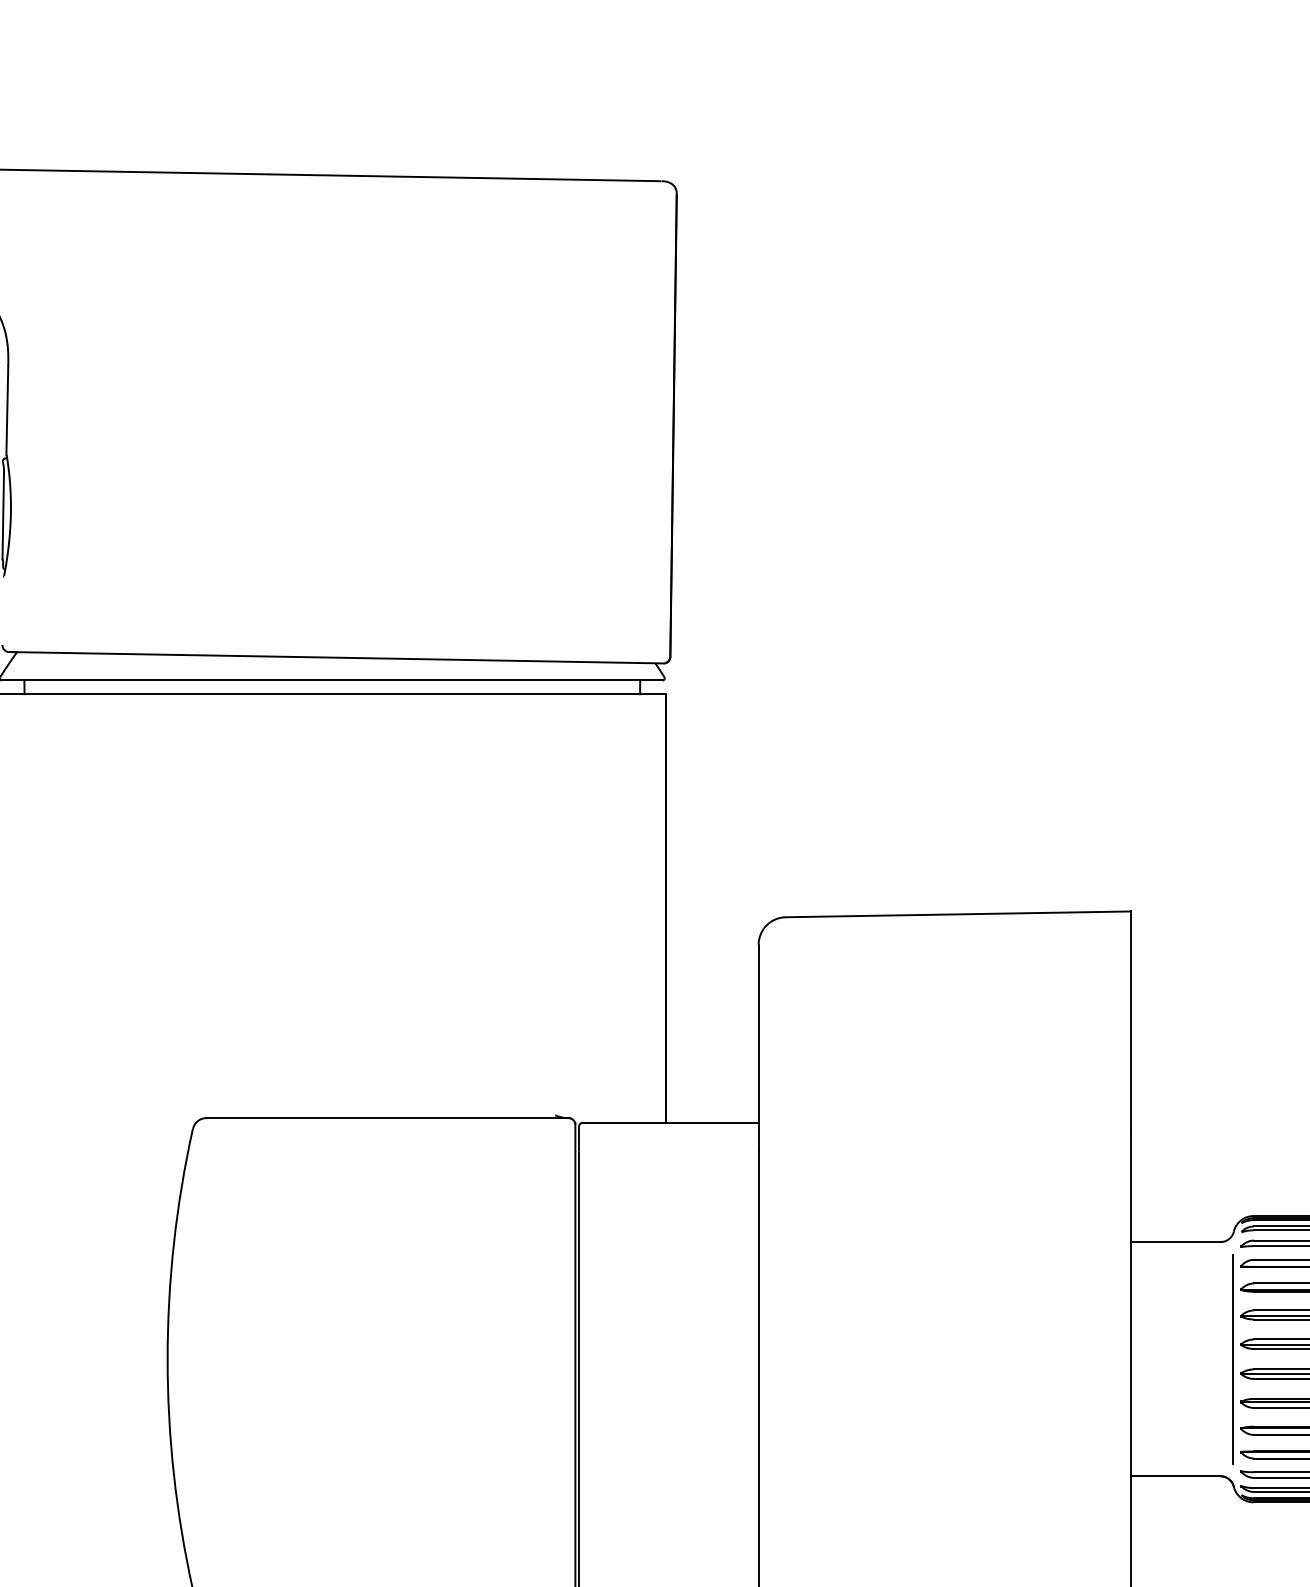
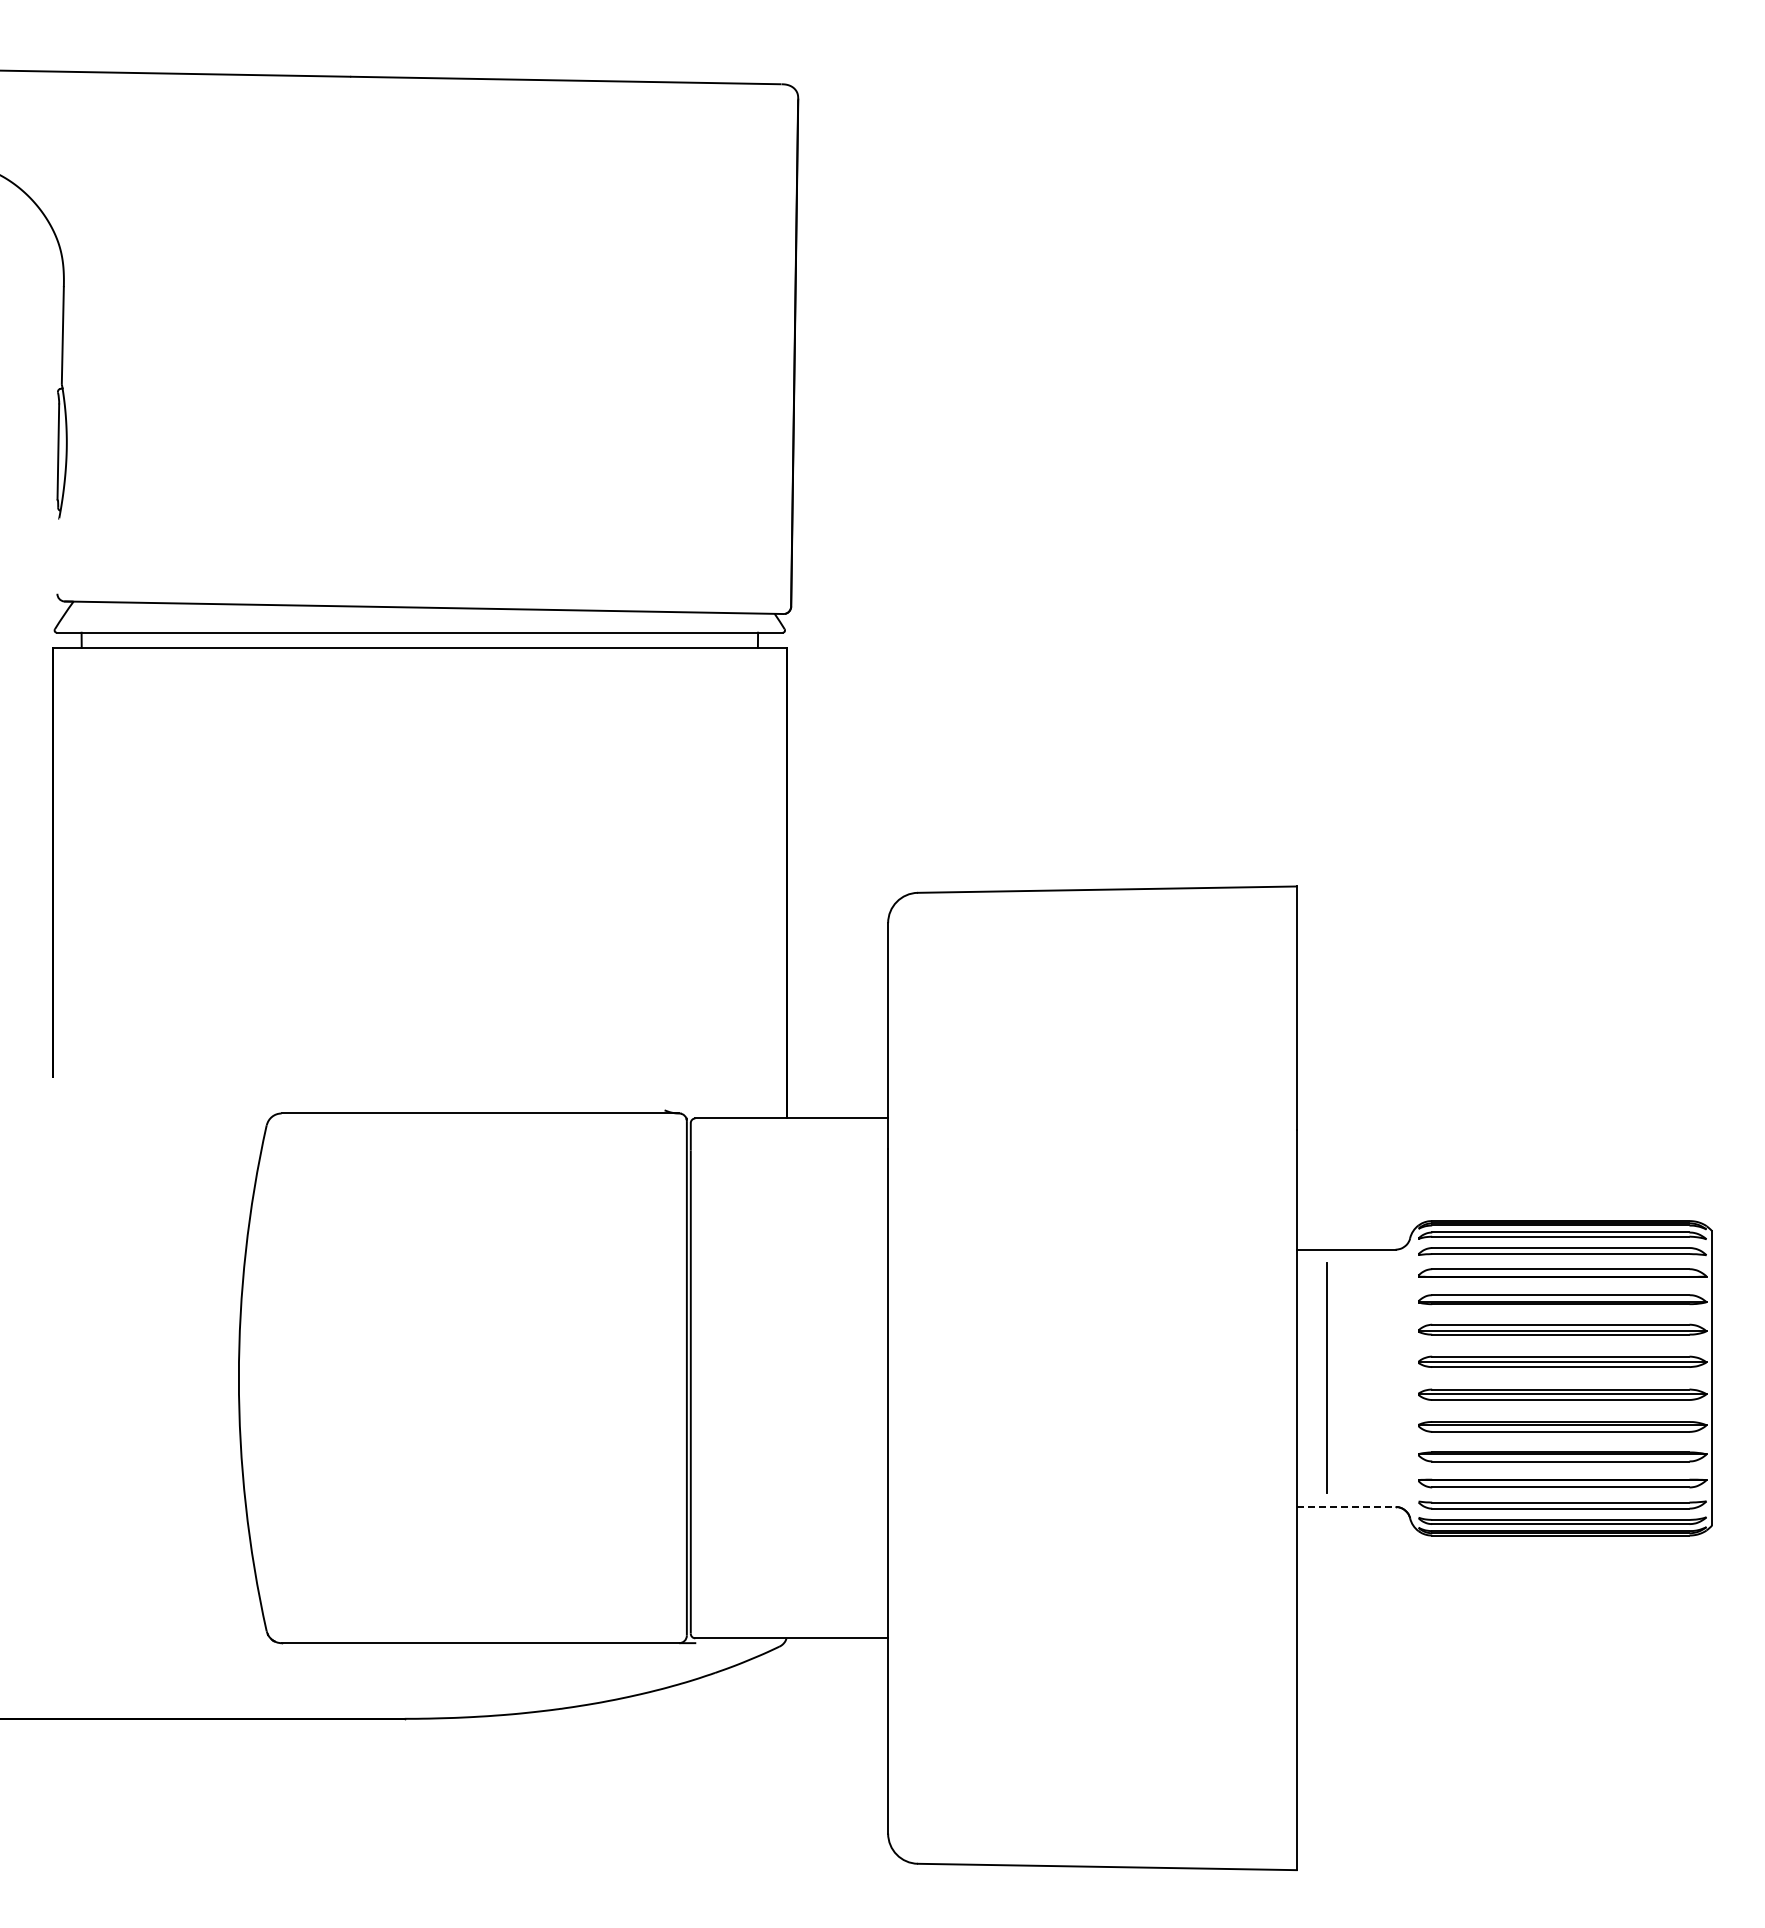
line: (1232, 1358) -> (1326, 1377), moved
line: (1175, 1475) -> (1346, 1506), solid -> dashed

